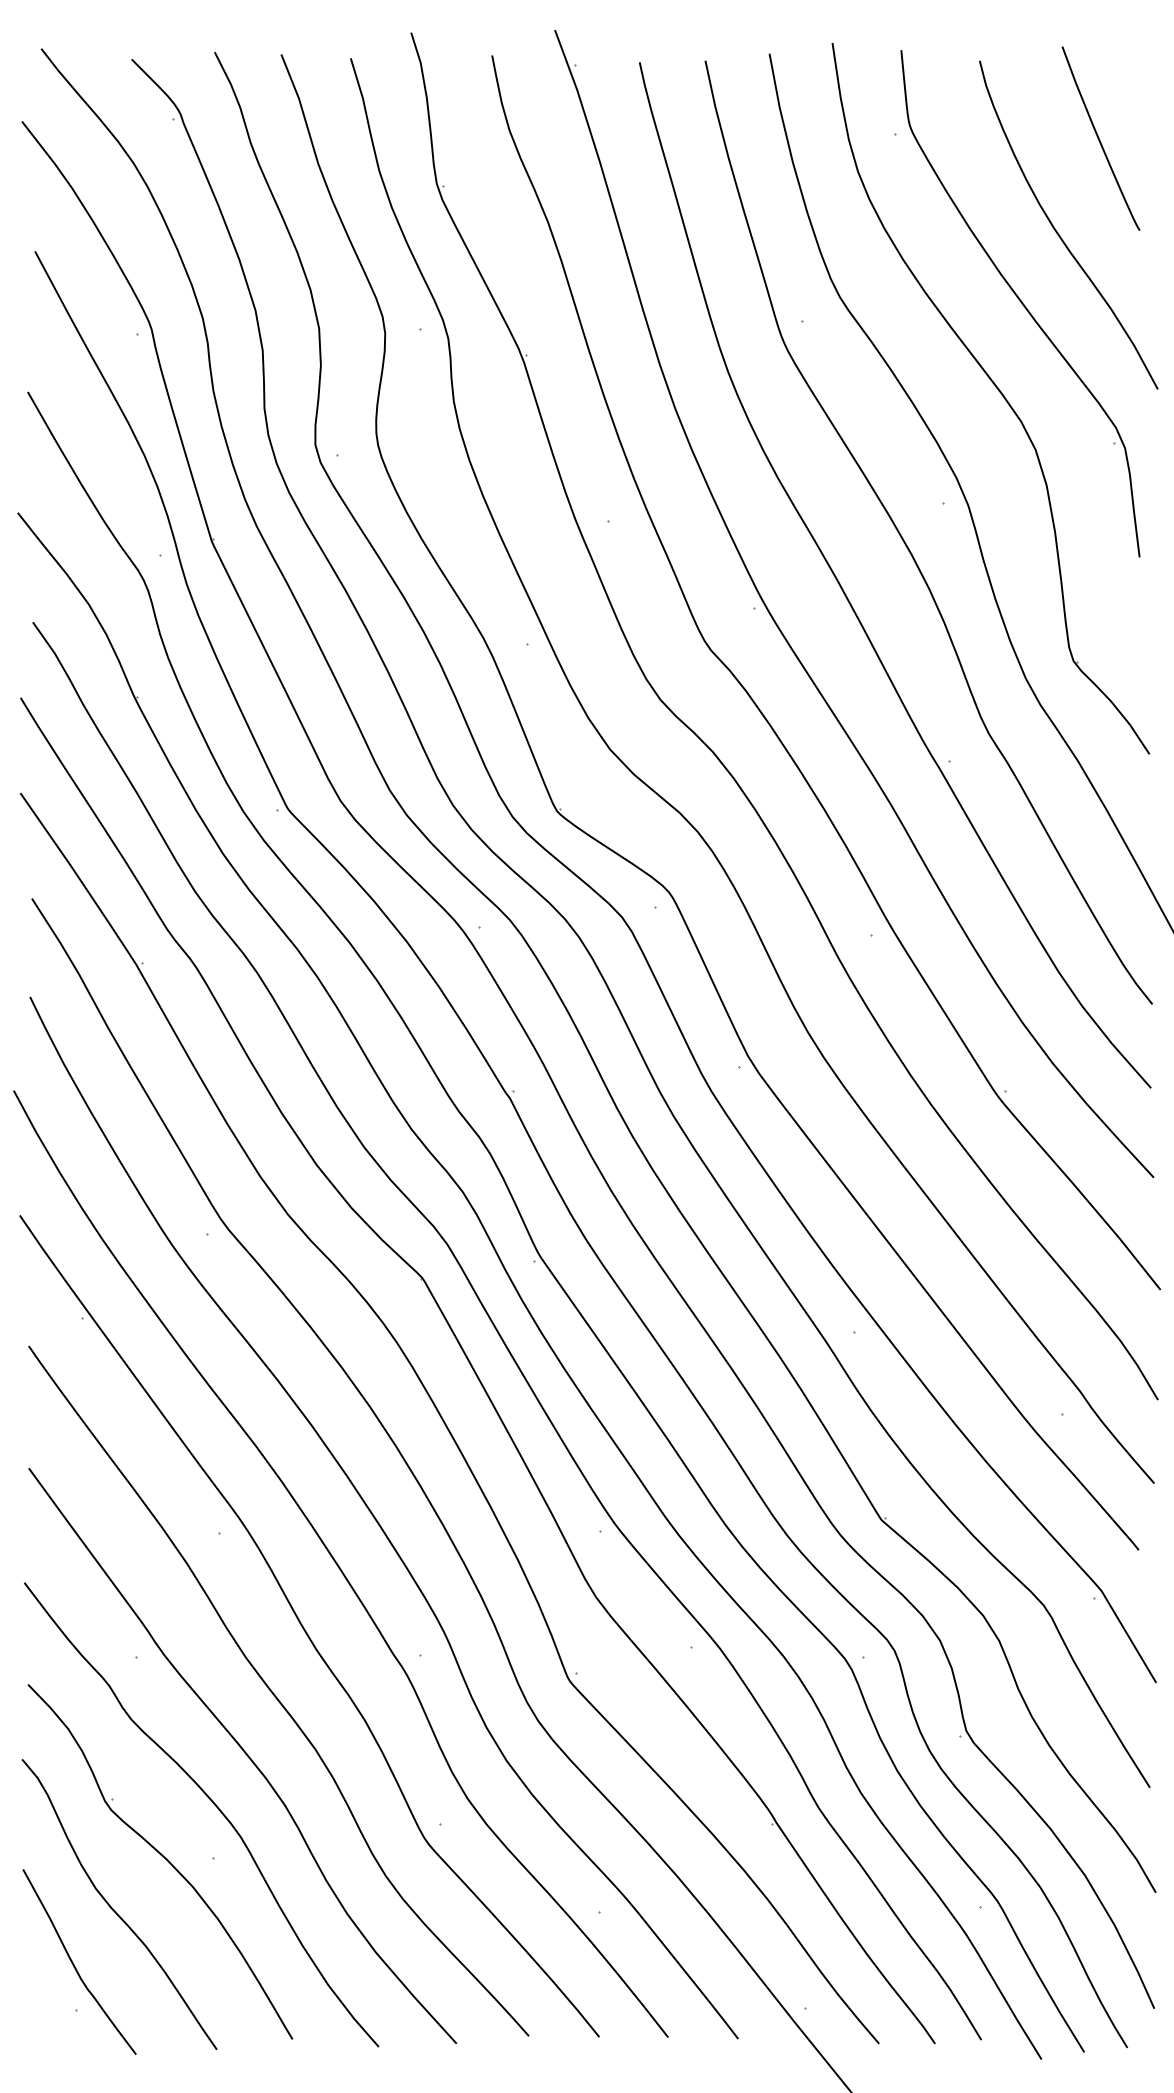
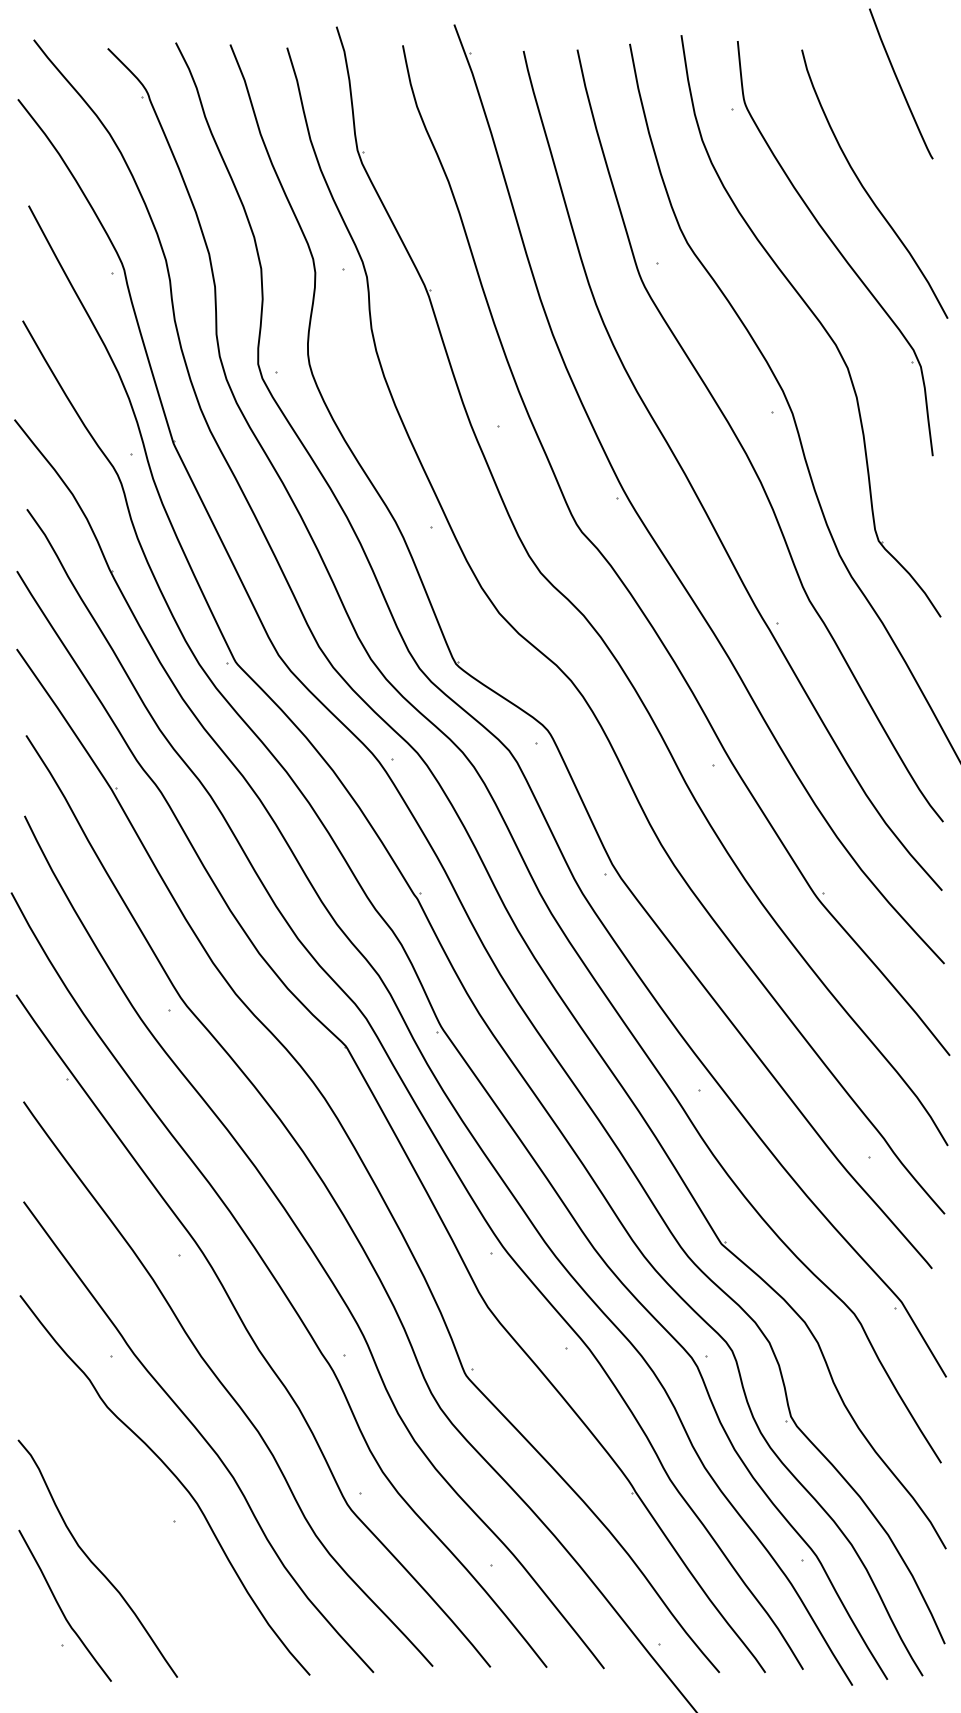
curve: (1099, 138) -> (899, 83), moved
part: (160, 1861) -> (131, 1523), removed

